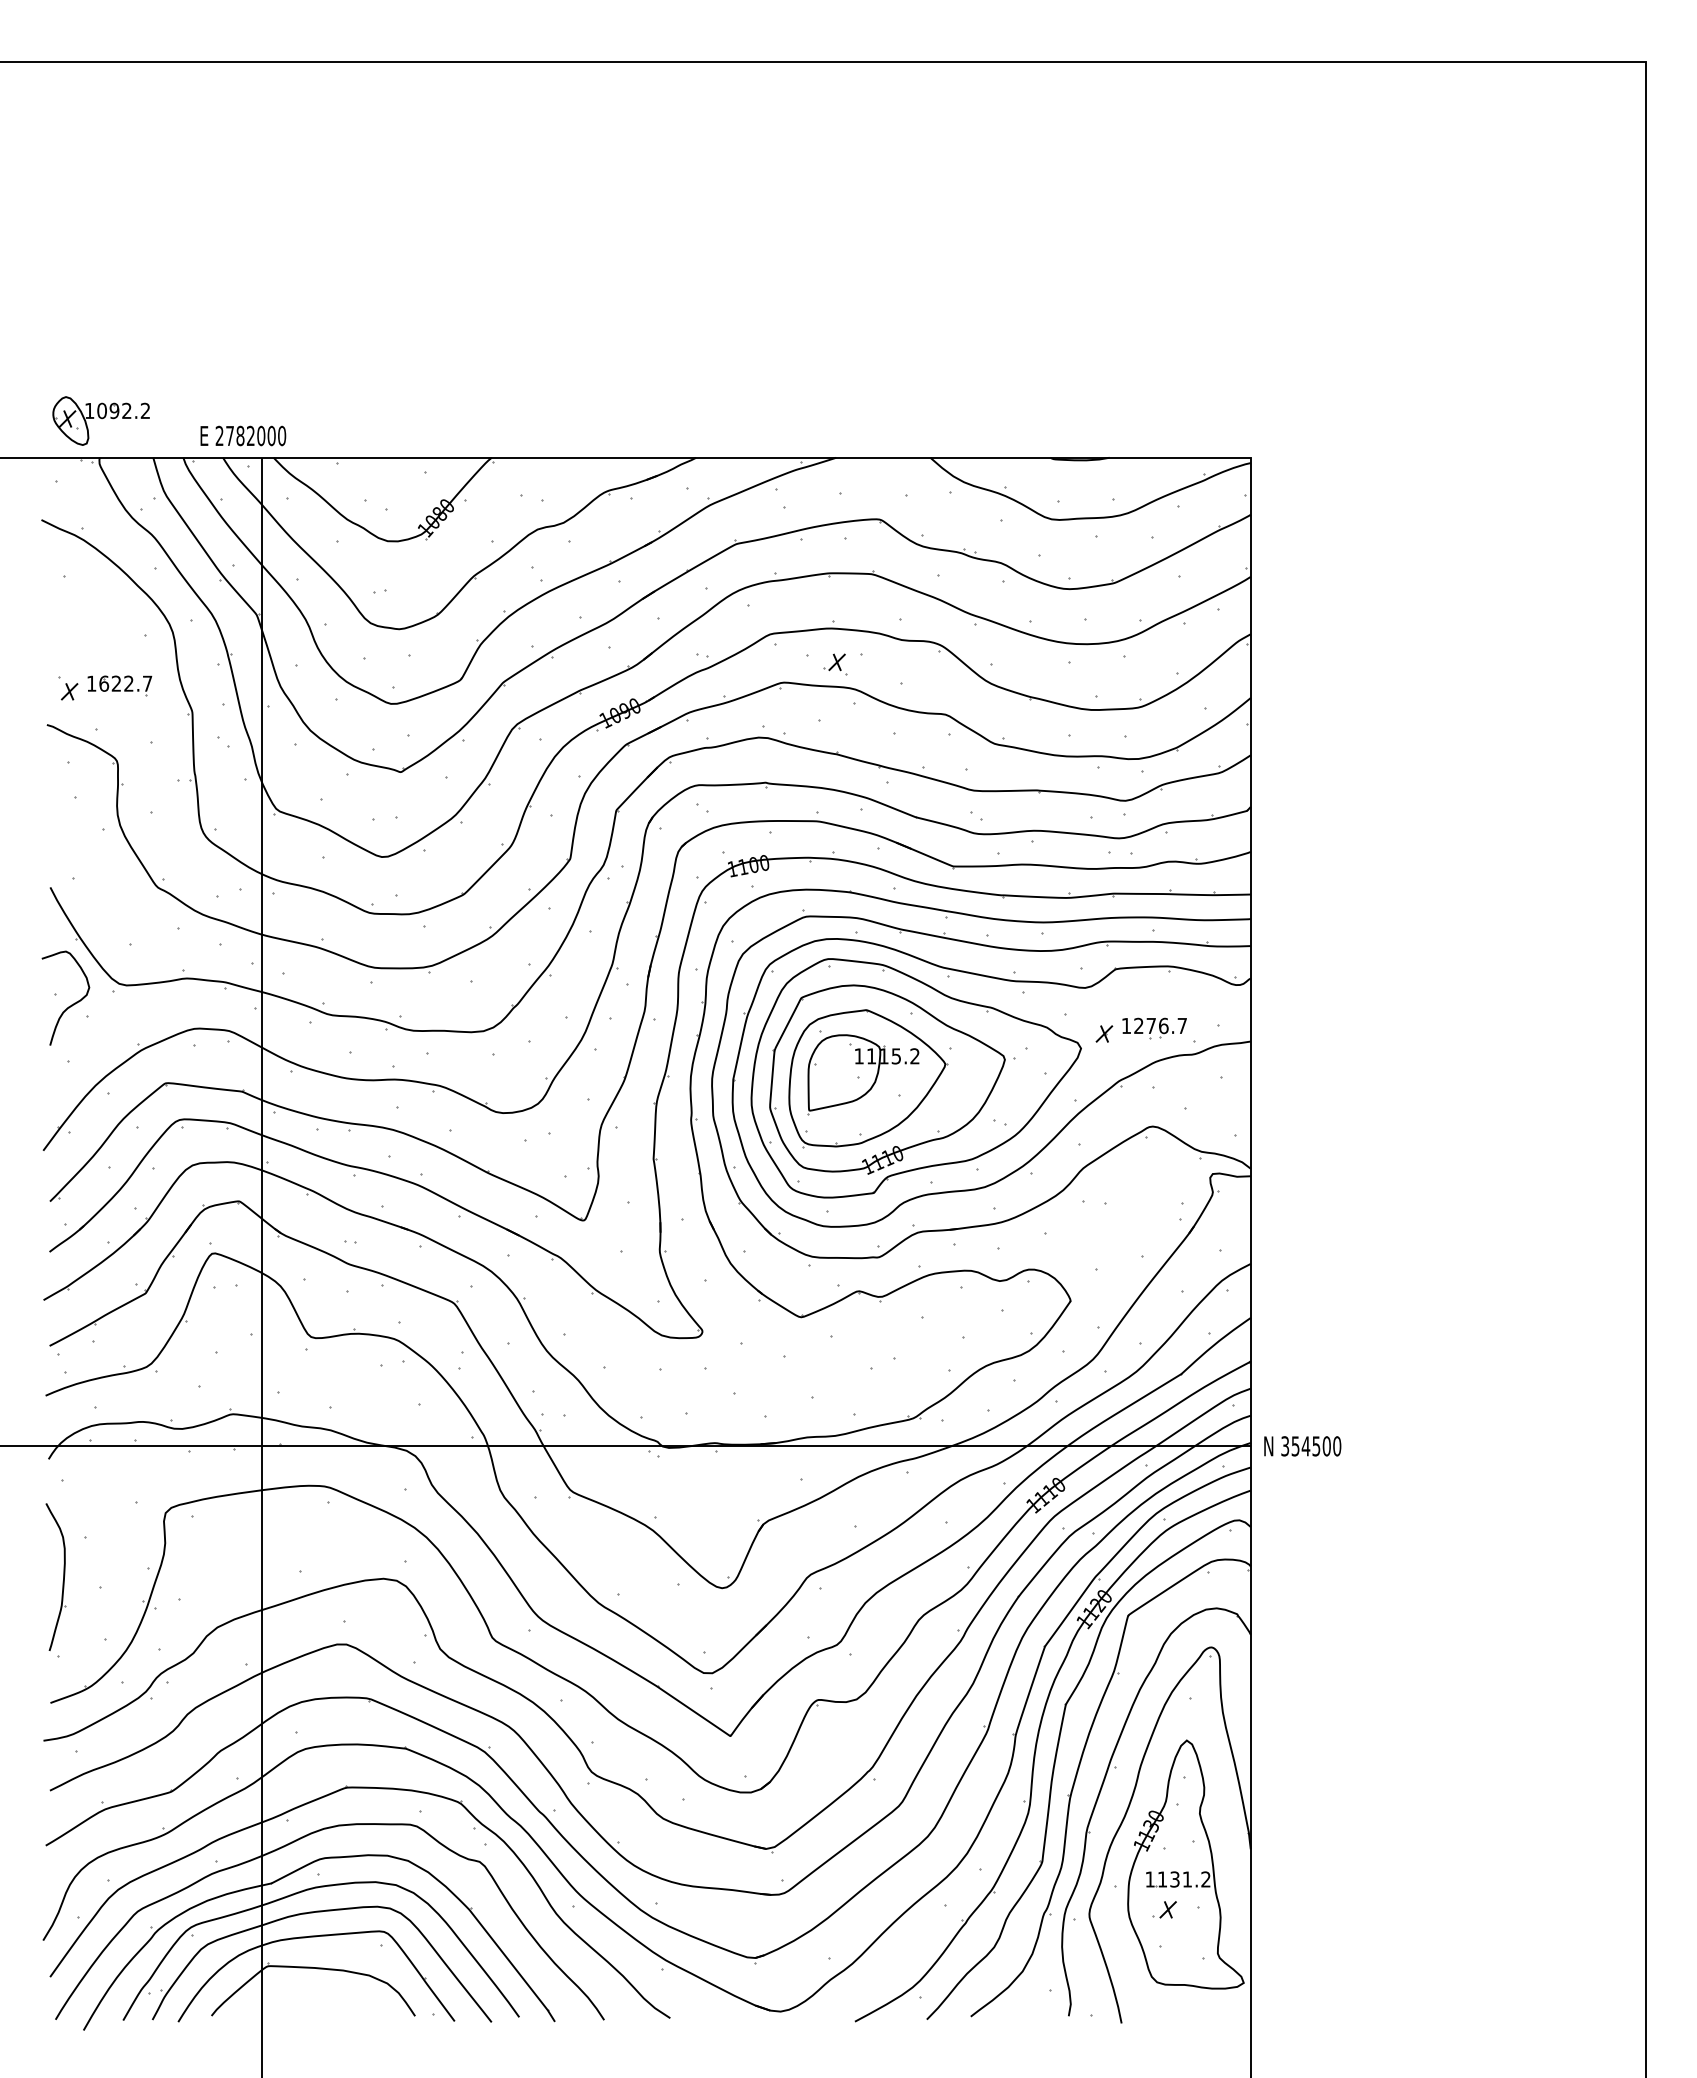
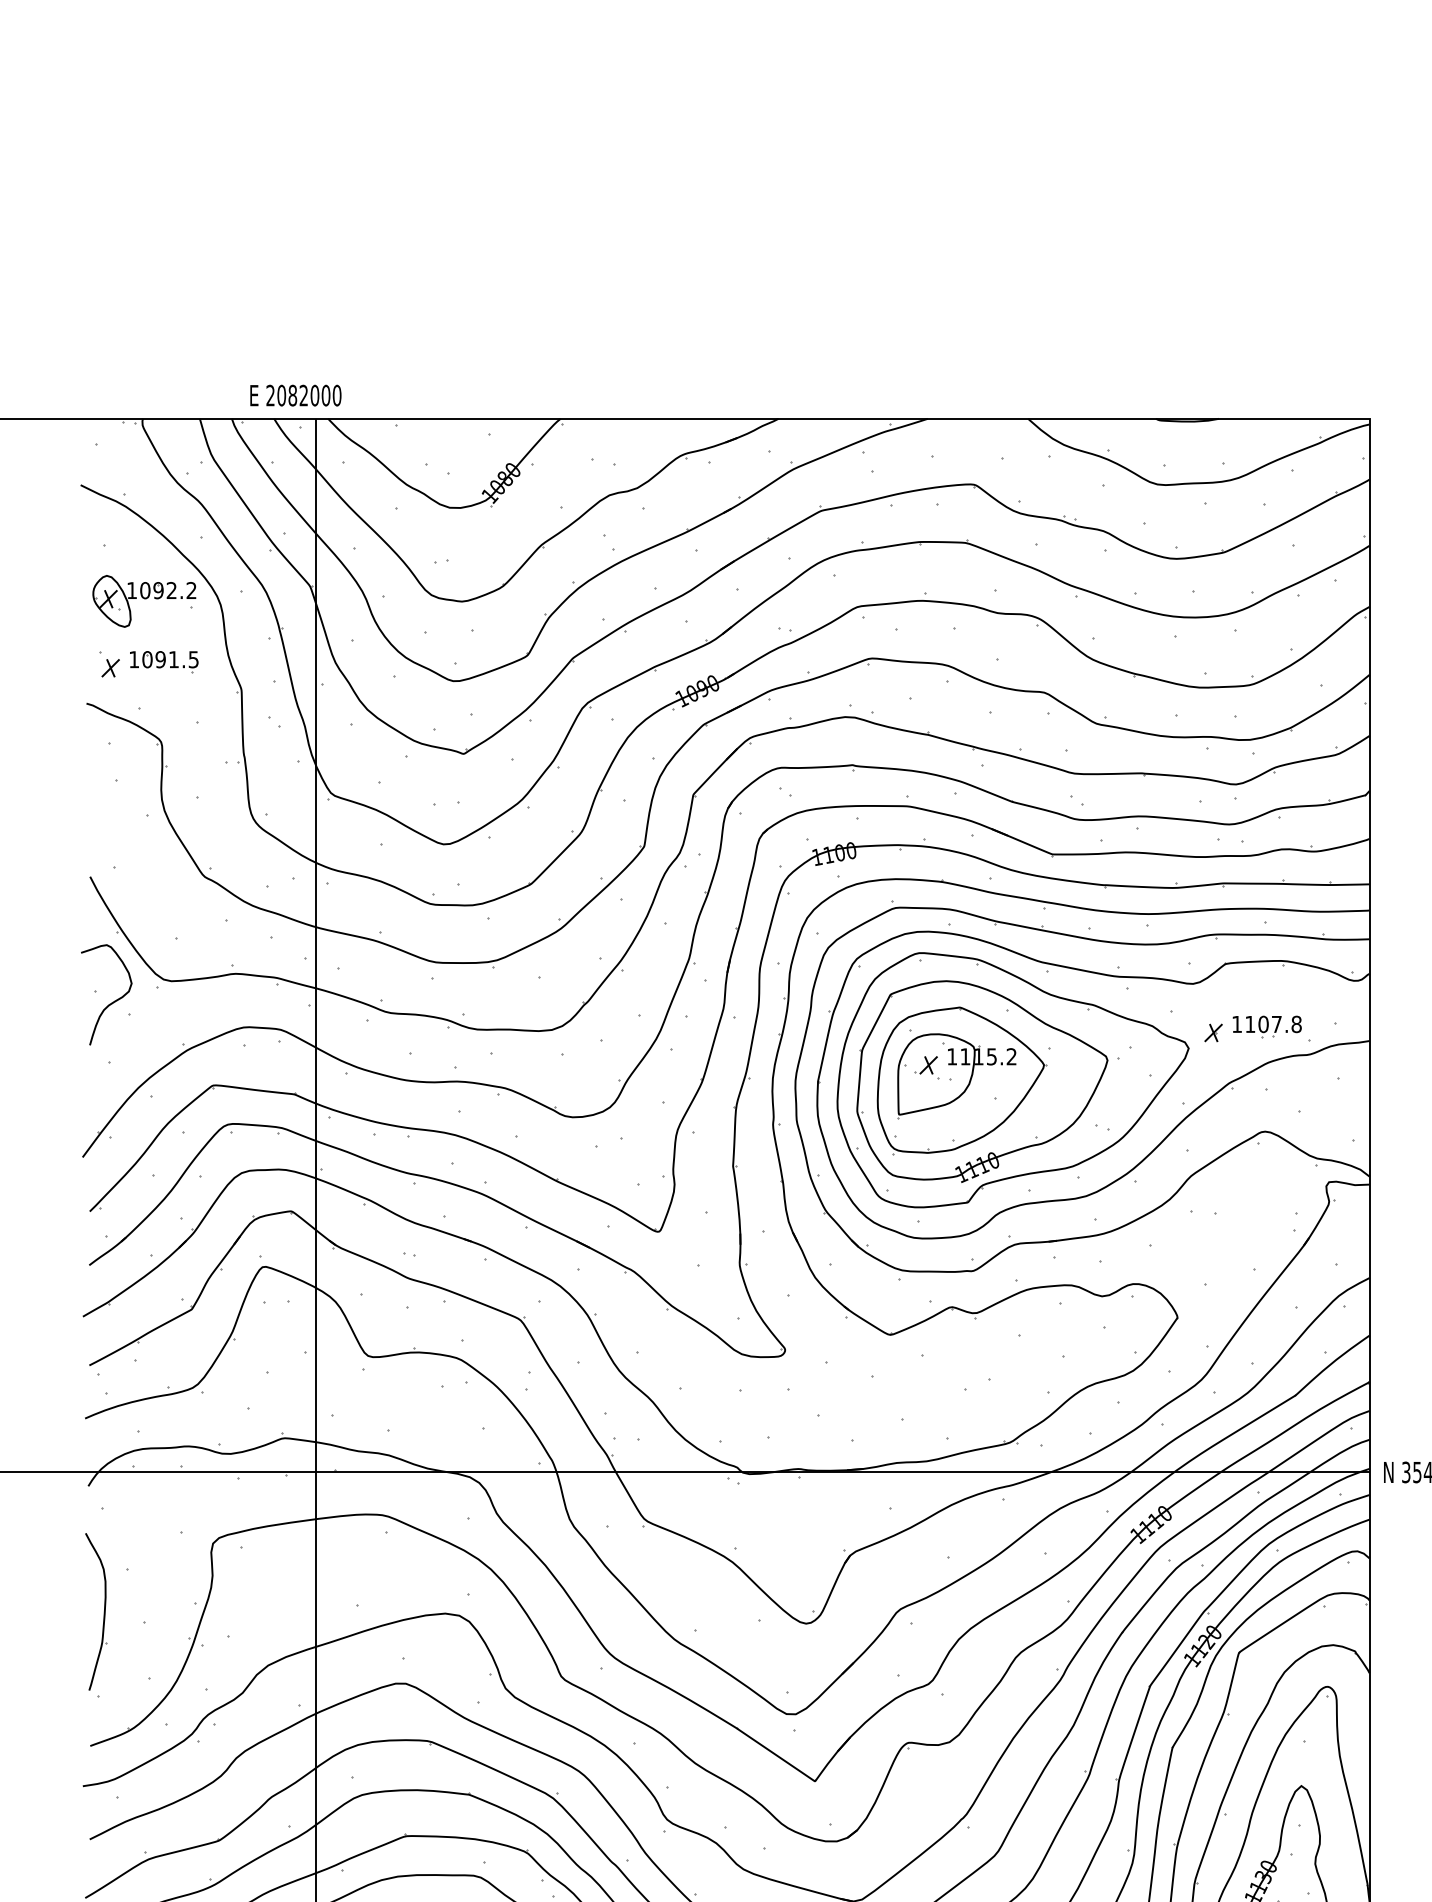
part: (100, 420) -> (143, 600), moved
text: (230, 435) -> (282, 395), 2782000 -> 2082000
part: (835, 664) -> (926, 1067), moved
text: (125, 683) -> (170, 659), 1622.7 -> 1091.5
text: (1160, 1025) -> (1273, 1023), 1276.7 -> 1107.8

